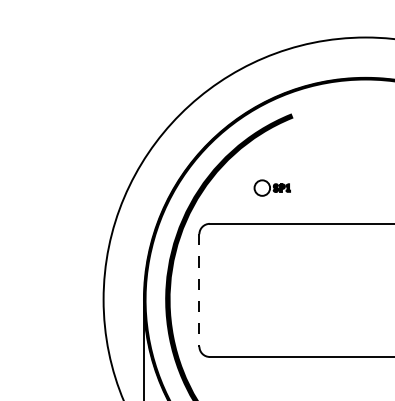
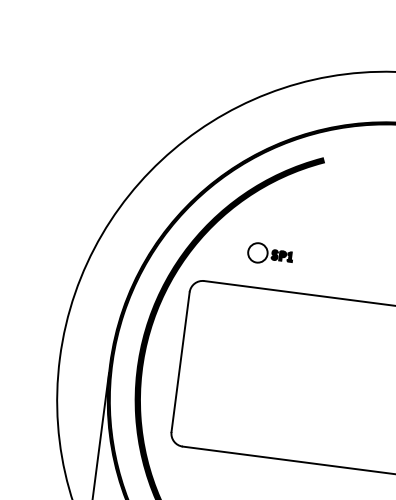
part: (271, 187) -> (269, 253), moved
line: (199, 290) -> (180, 362), dashed -> solid

